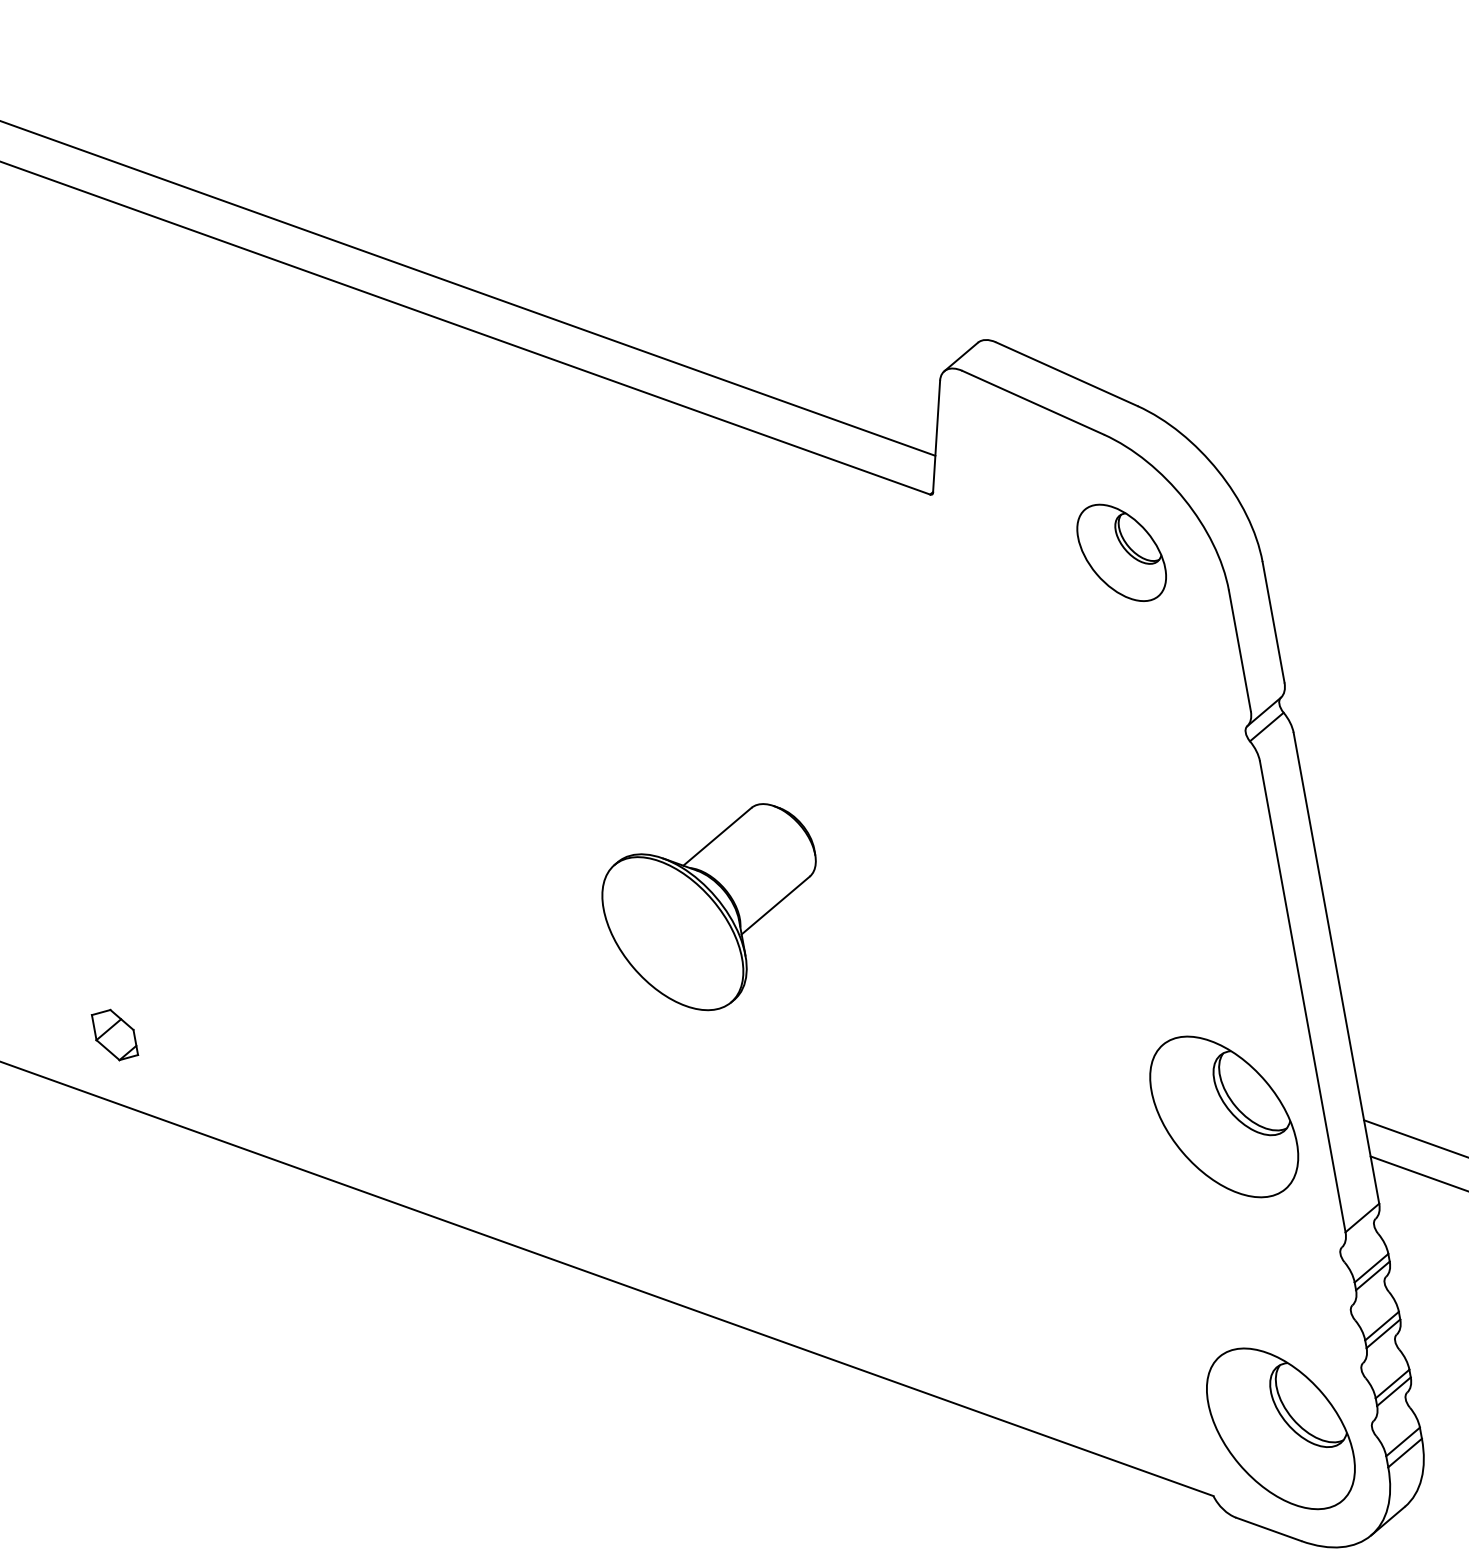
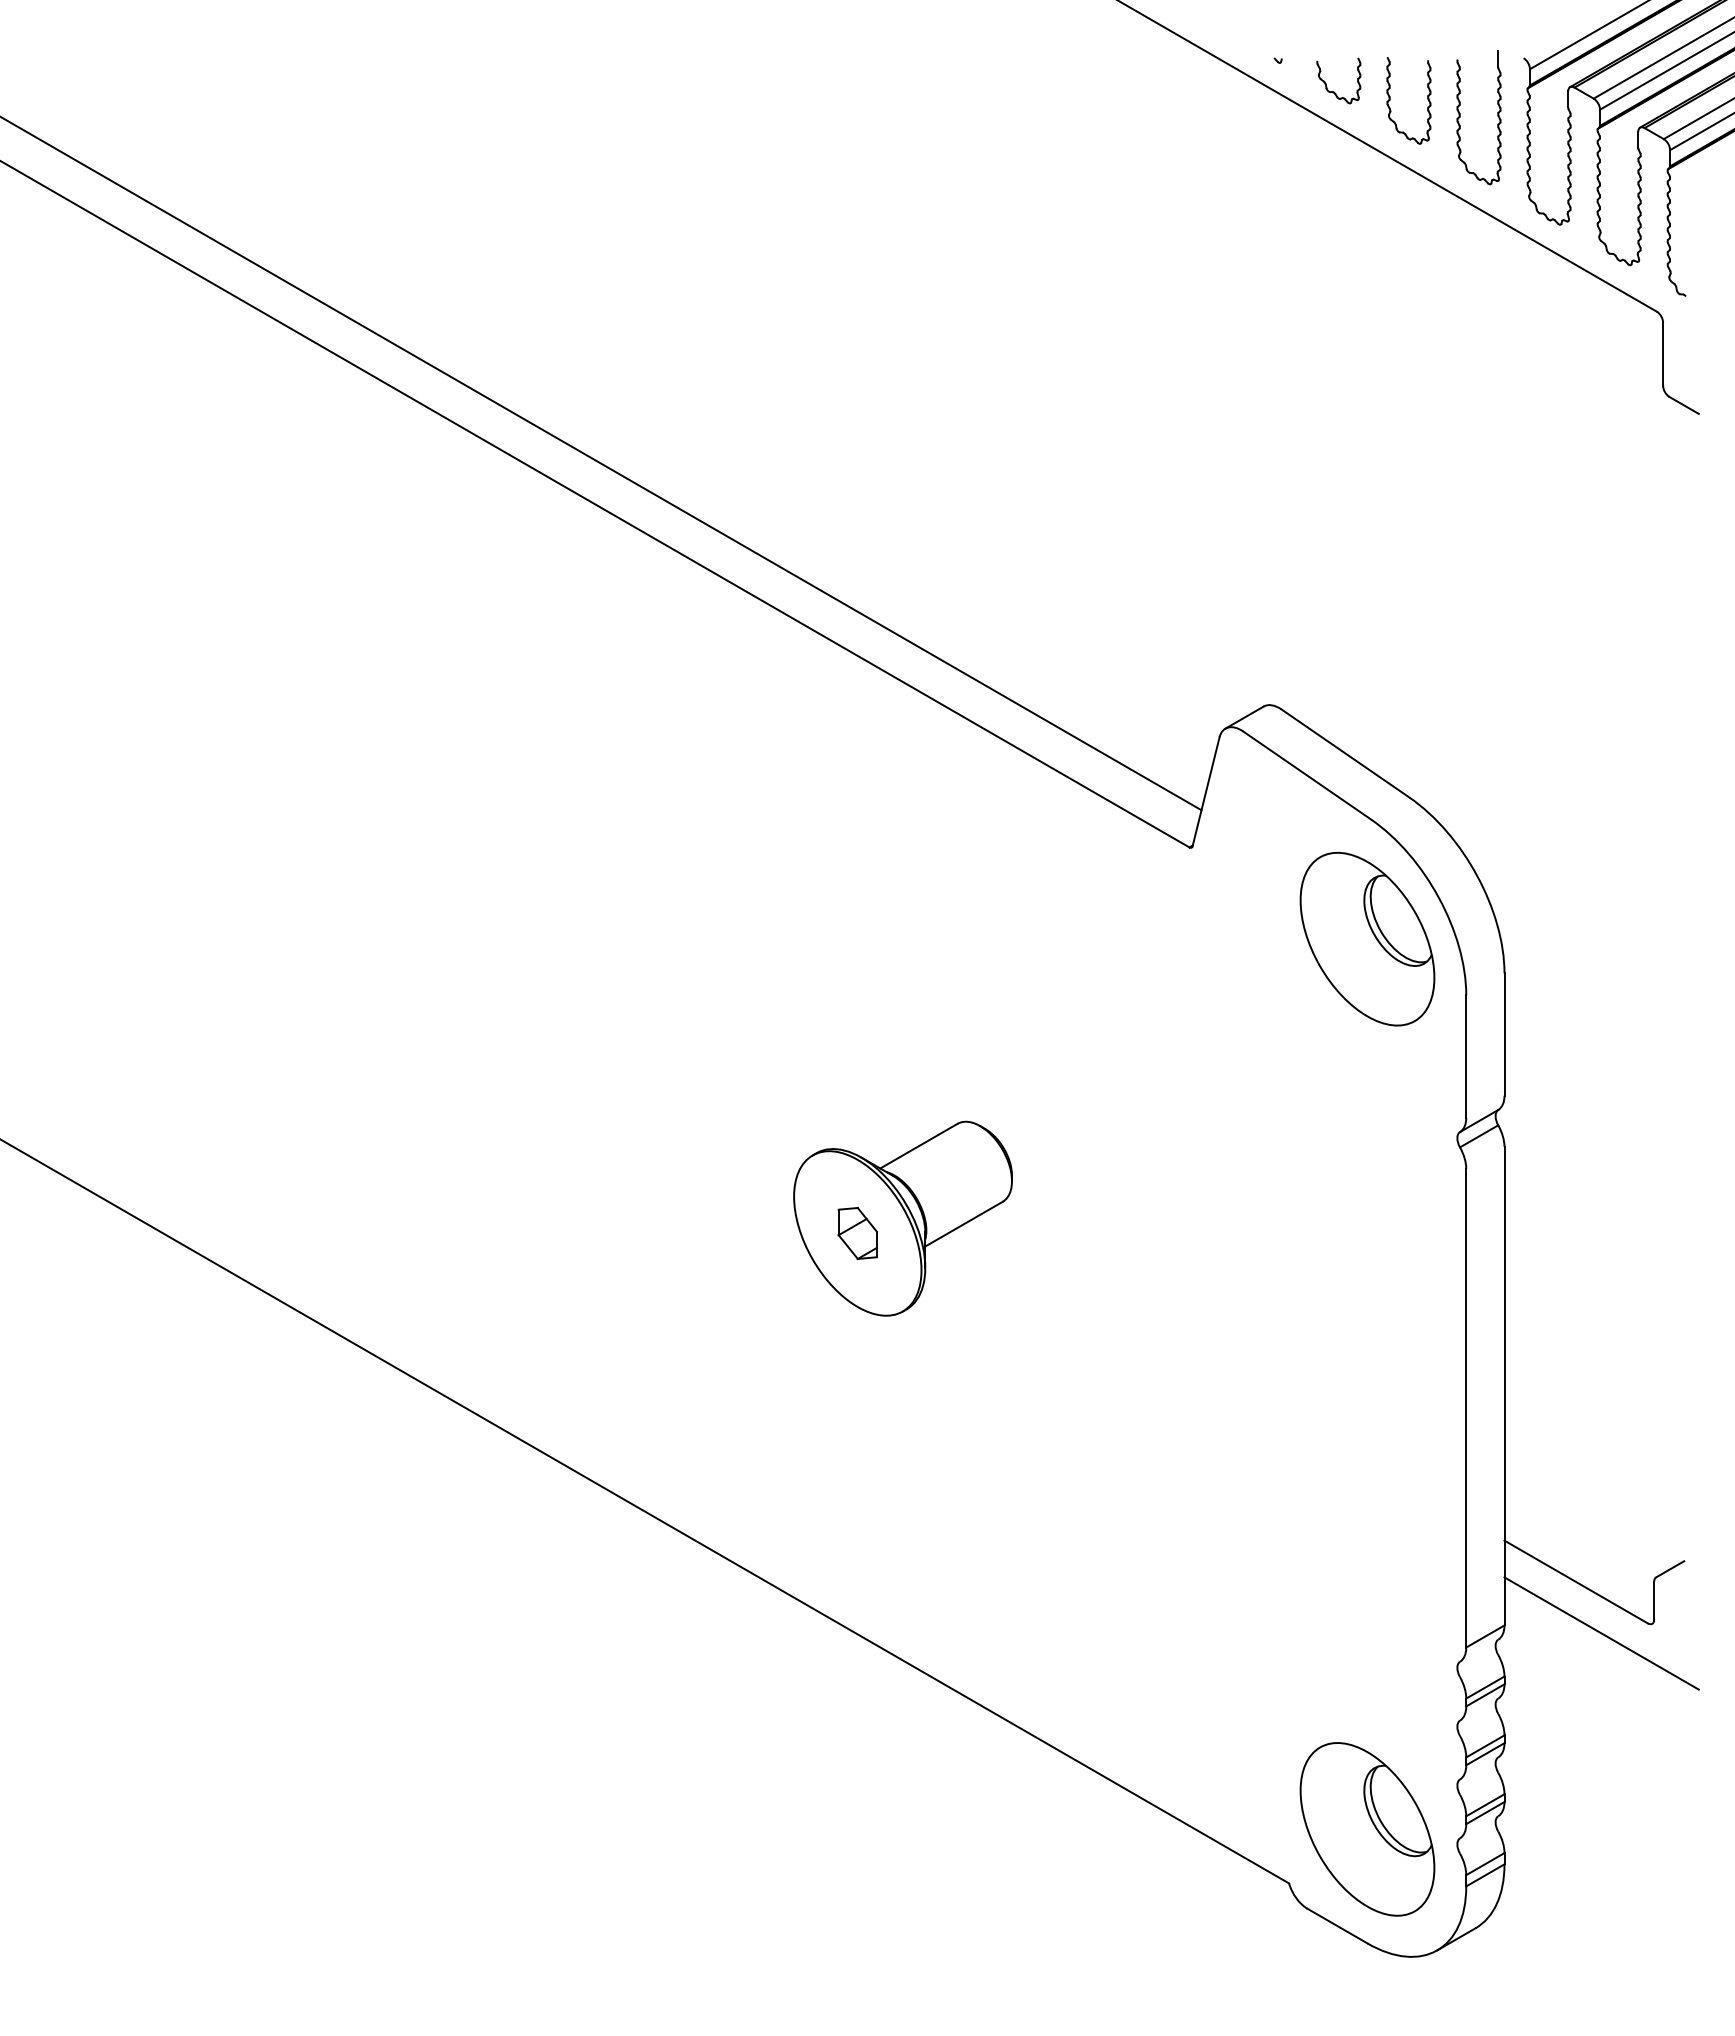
part: (1121, 552) -> (1367, 938), size x1.67
part: (114, 1035) -> (857, 1233), moved
part: (1224, 1117) -> (1367, 1512), removed

